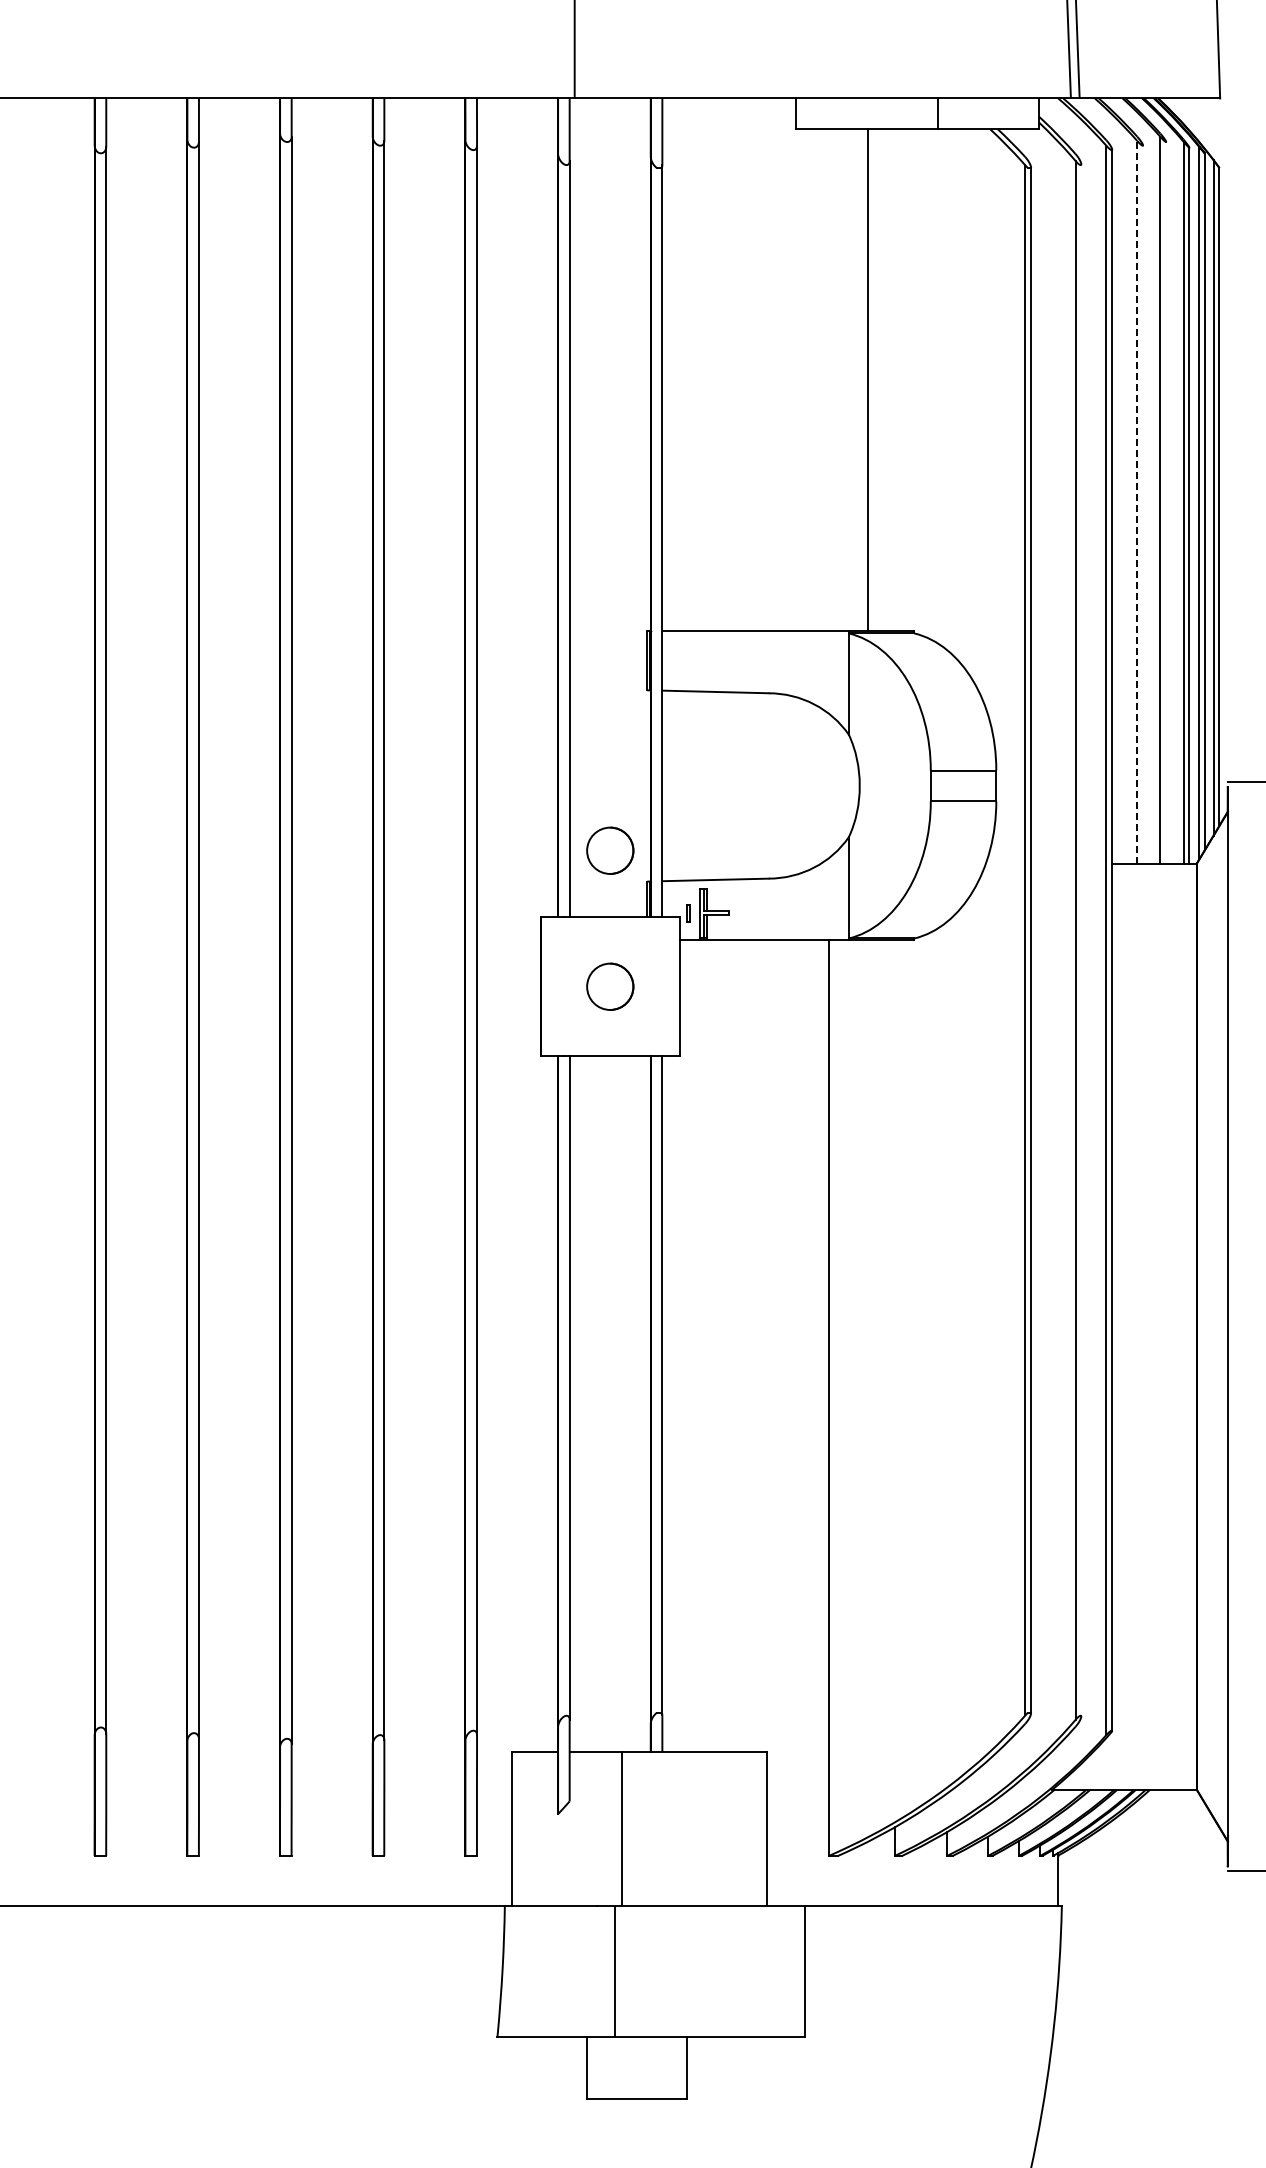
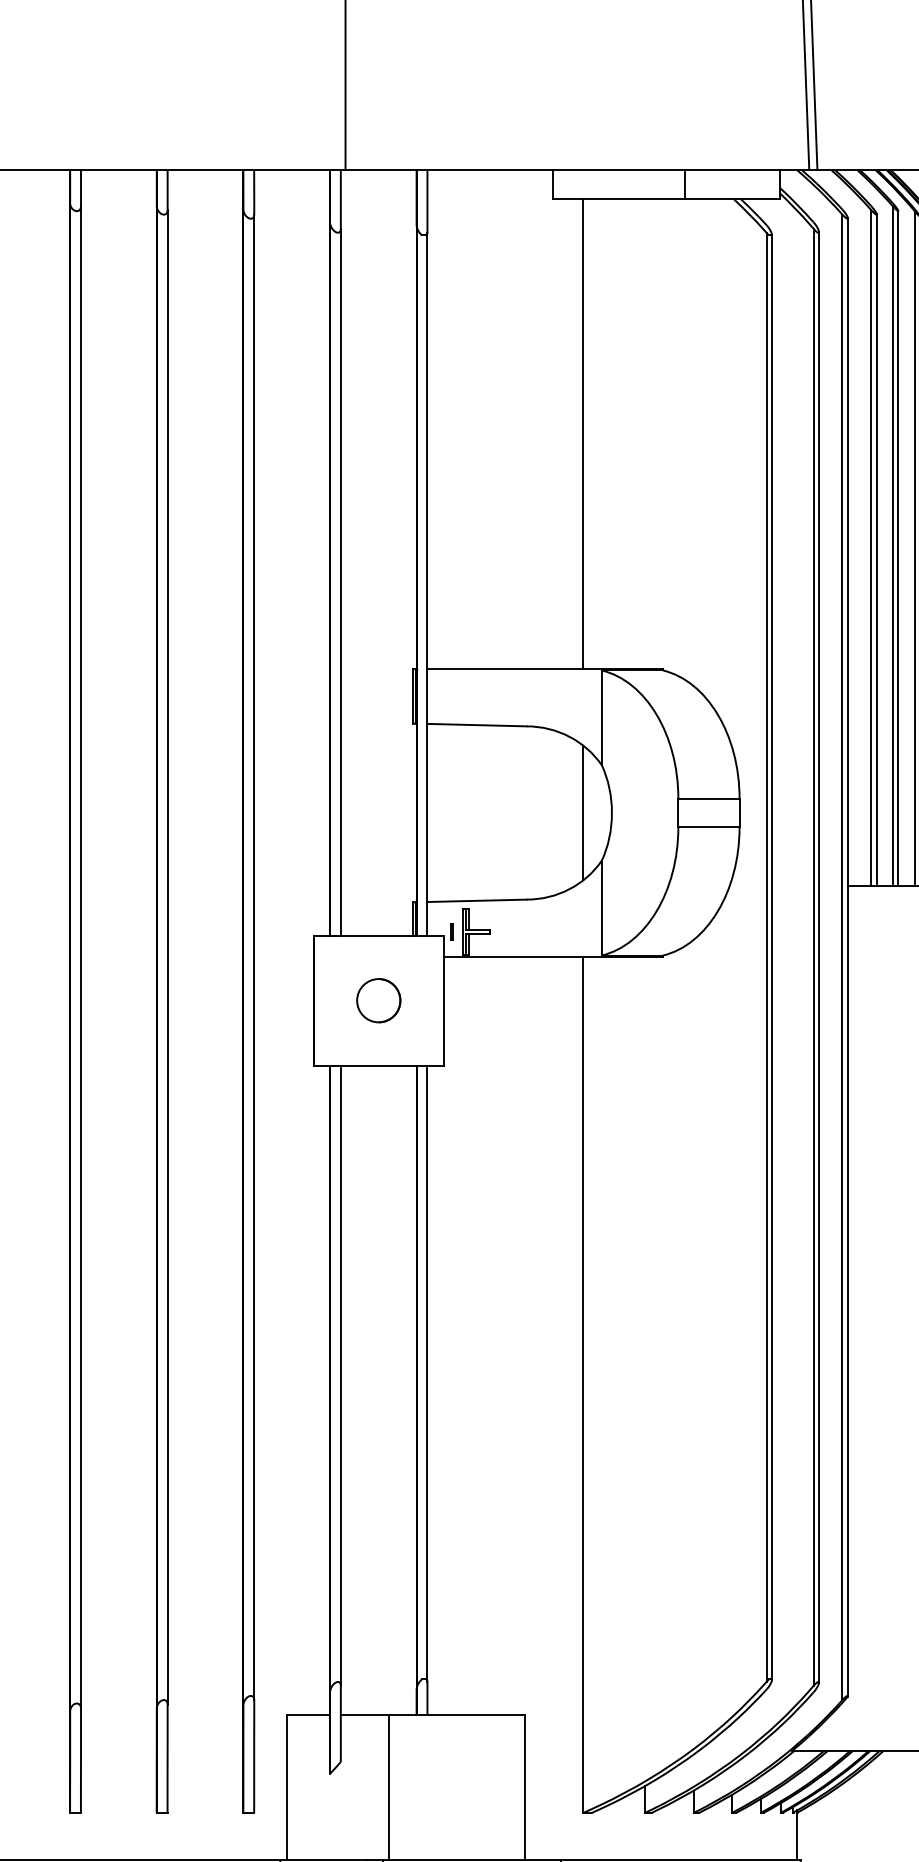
line: (868, 380) -> (583, 434), moved
line: (1137, 501) -> (871, 547), dashed -> solid
line: (1166, 502) -> (898, 548), added
line: (1143, 504) -> (877, 549), added
line: (829, 785) -> (583, 812), added
part: (610, 850) -> (378, 873), removed
line: (1081, 940) -> (819, 957), added

